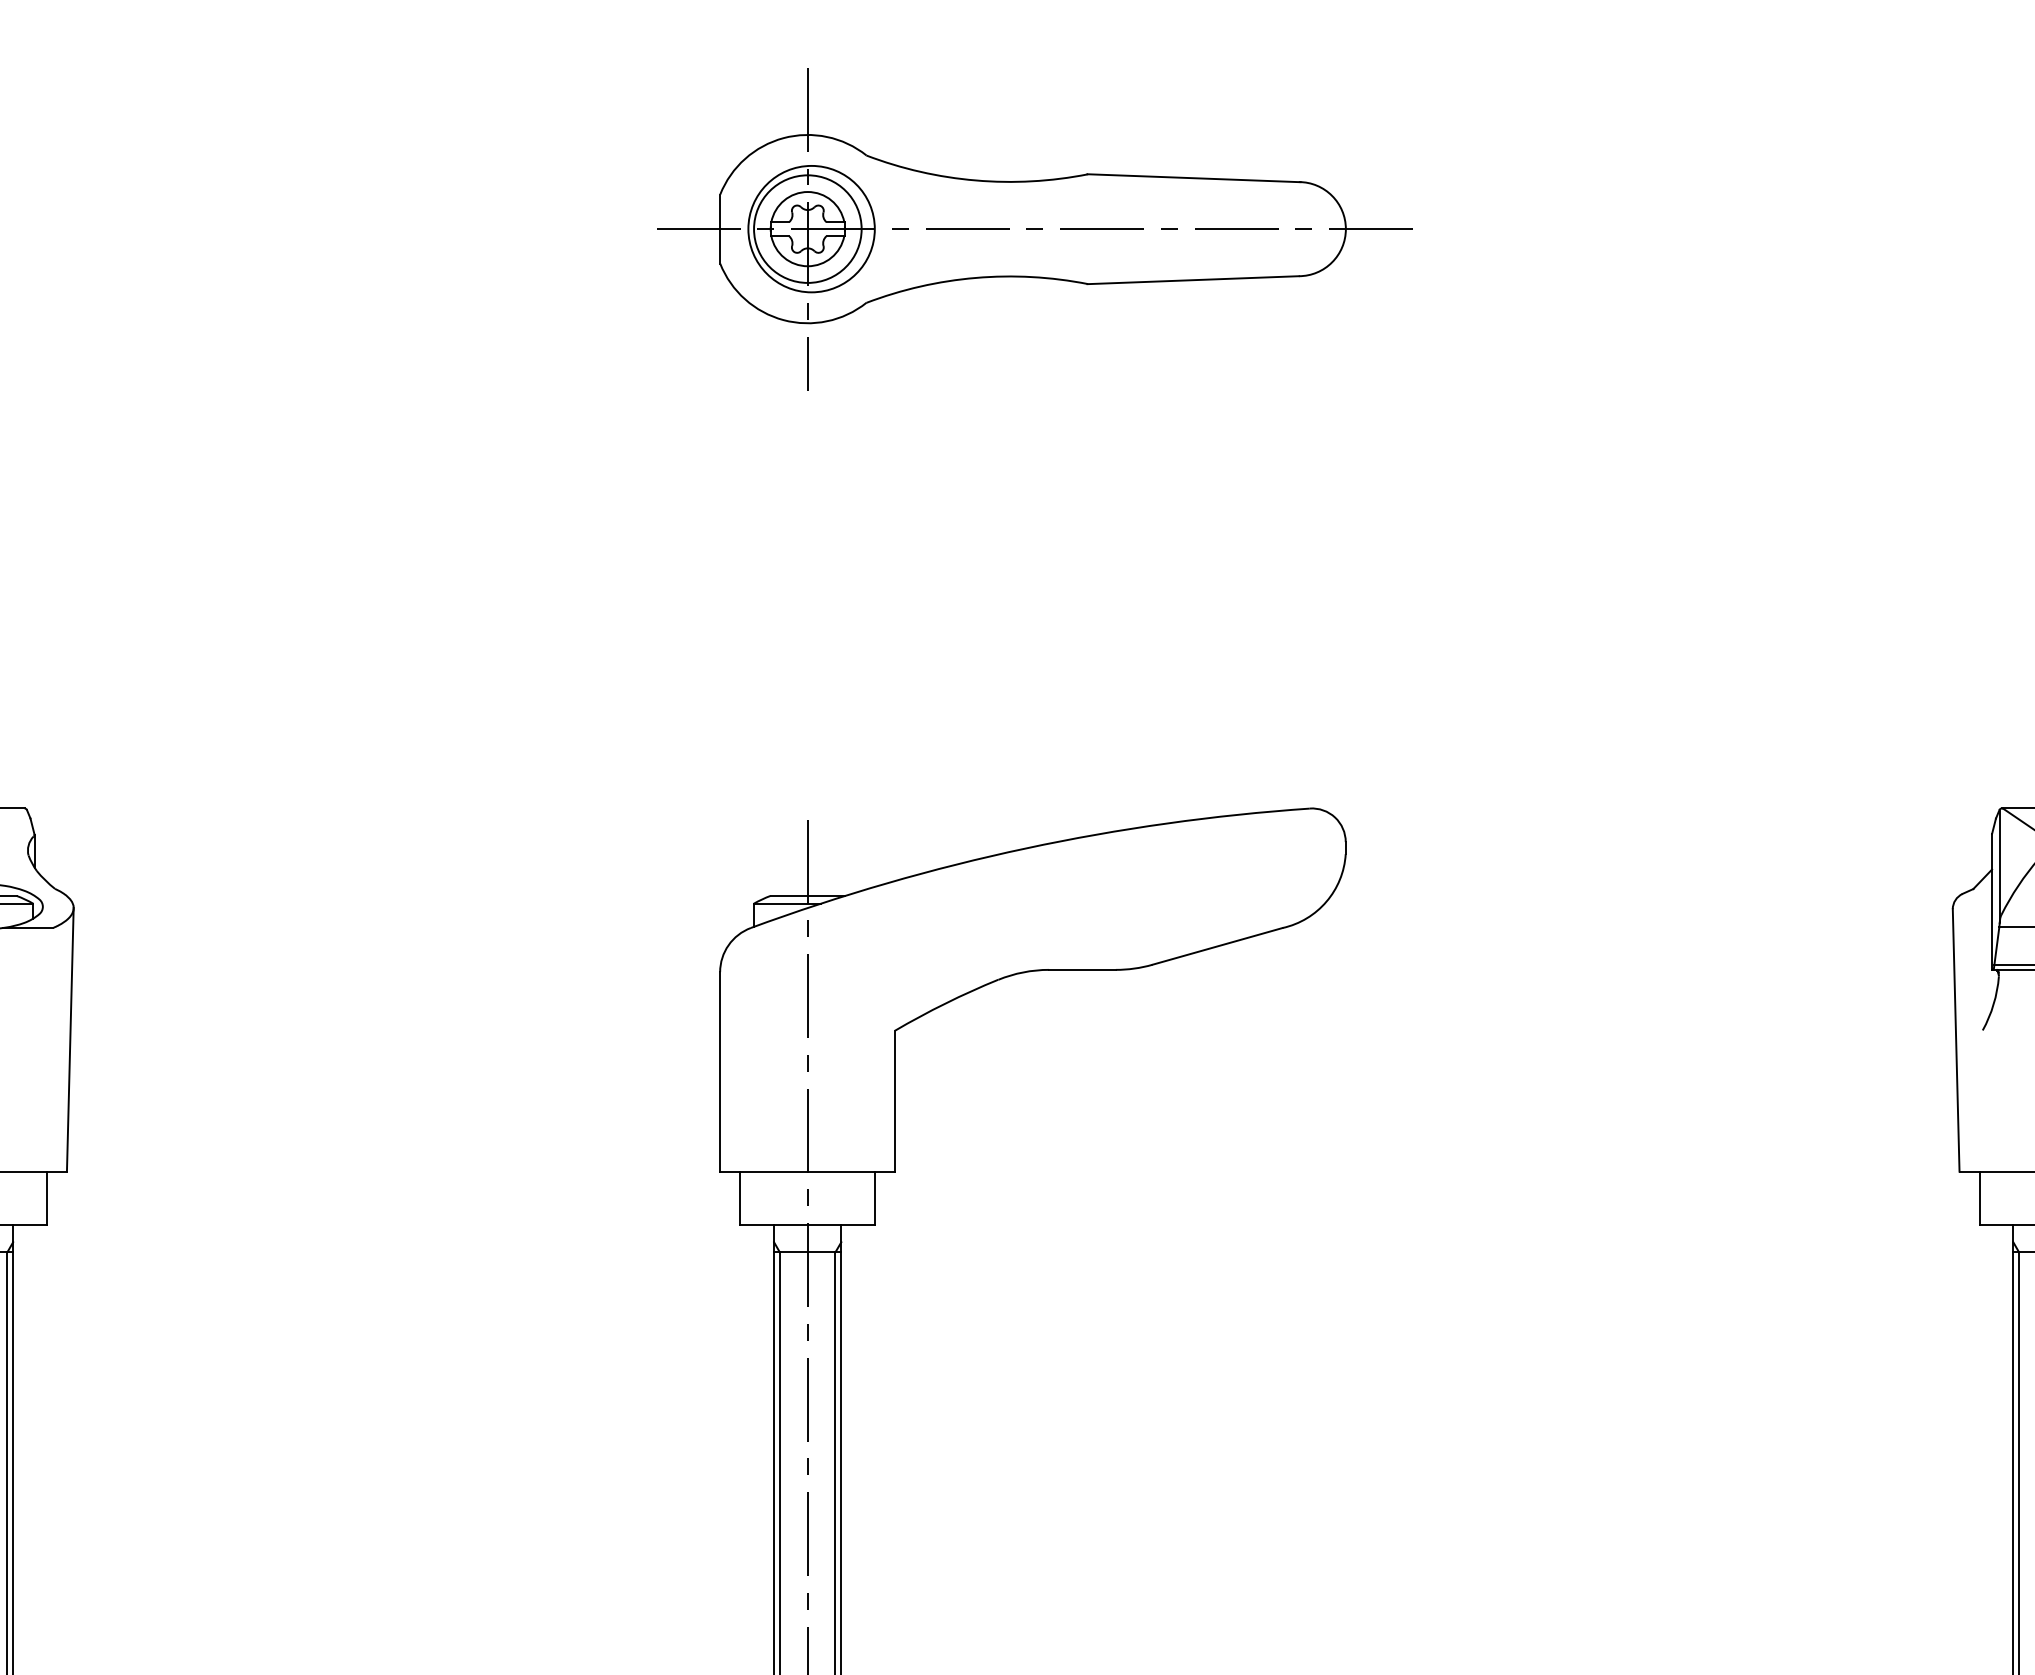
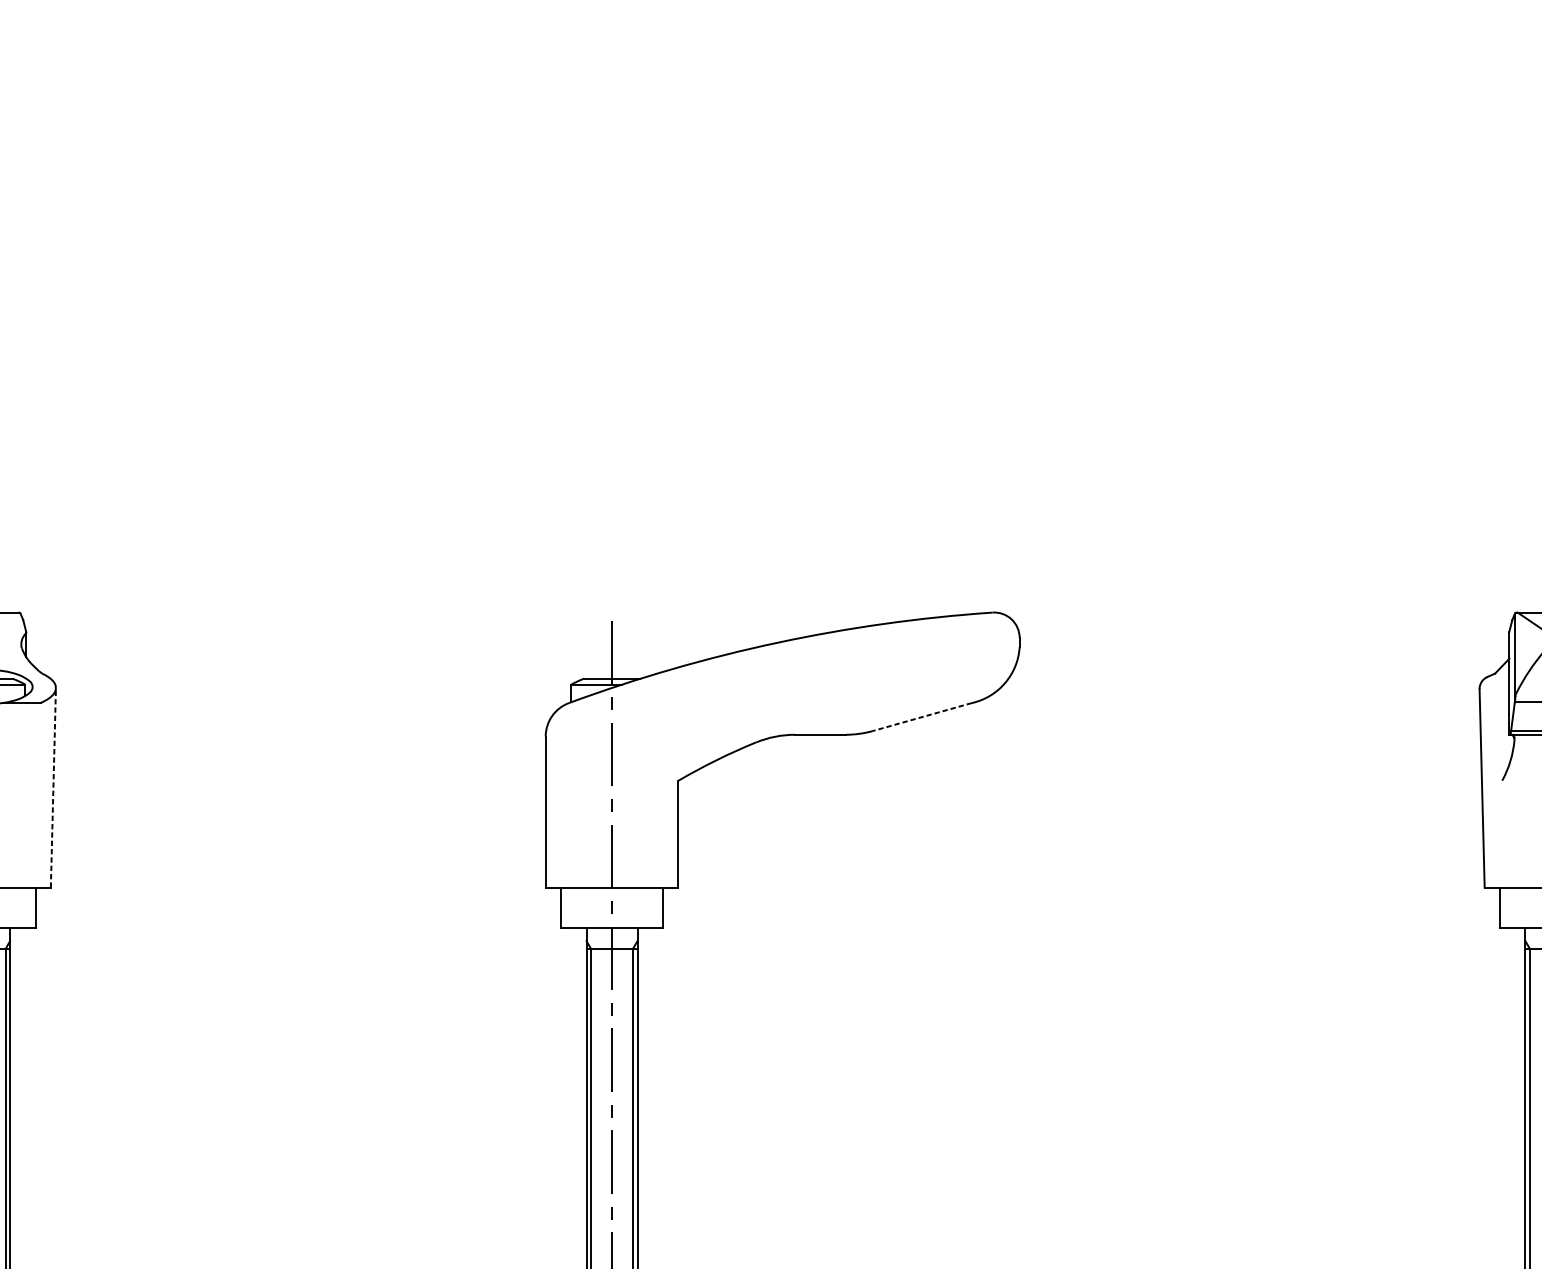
part: (1034, 229) -> (783, 173), removed
line: (1217, 946) -> (922, 717), solid -> dashed
line: (70, 1039) -> (53, 787), solid -> dashed

